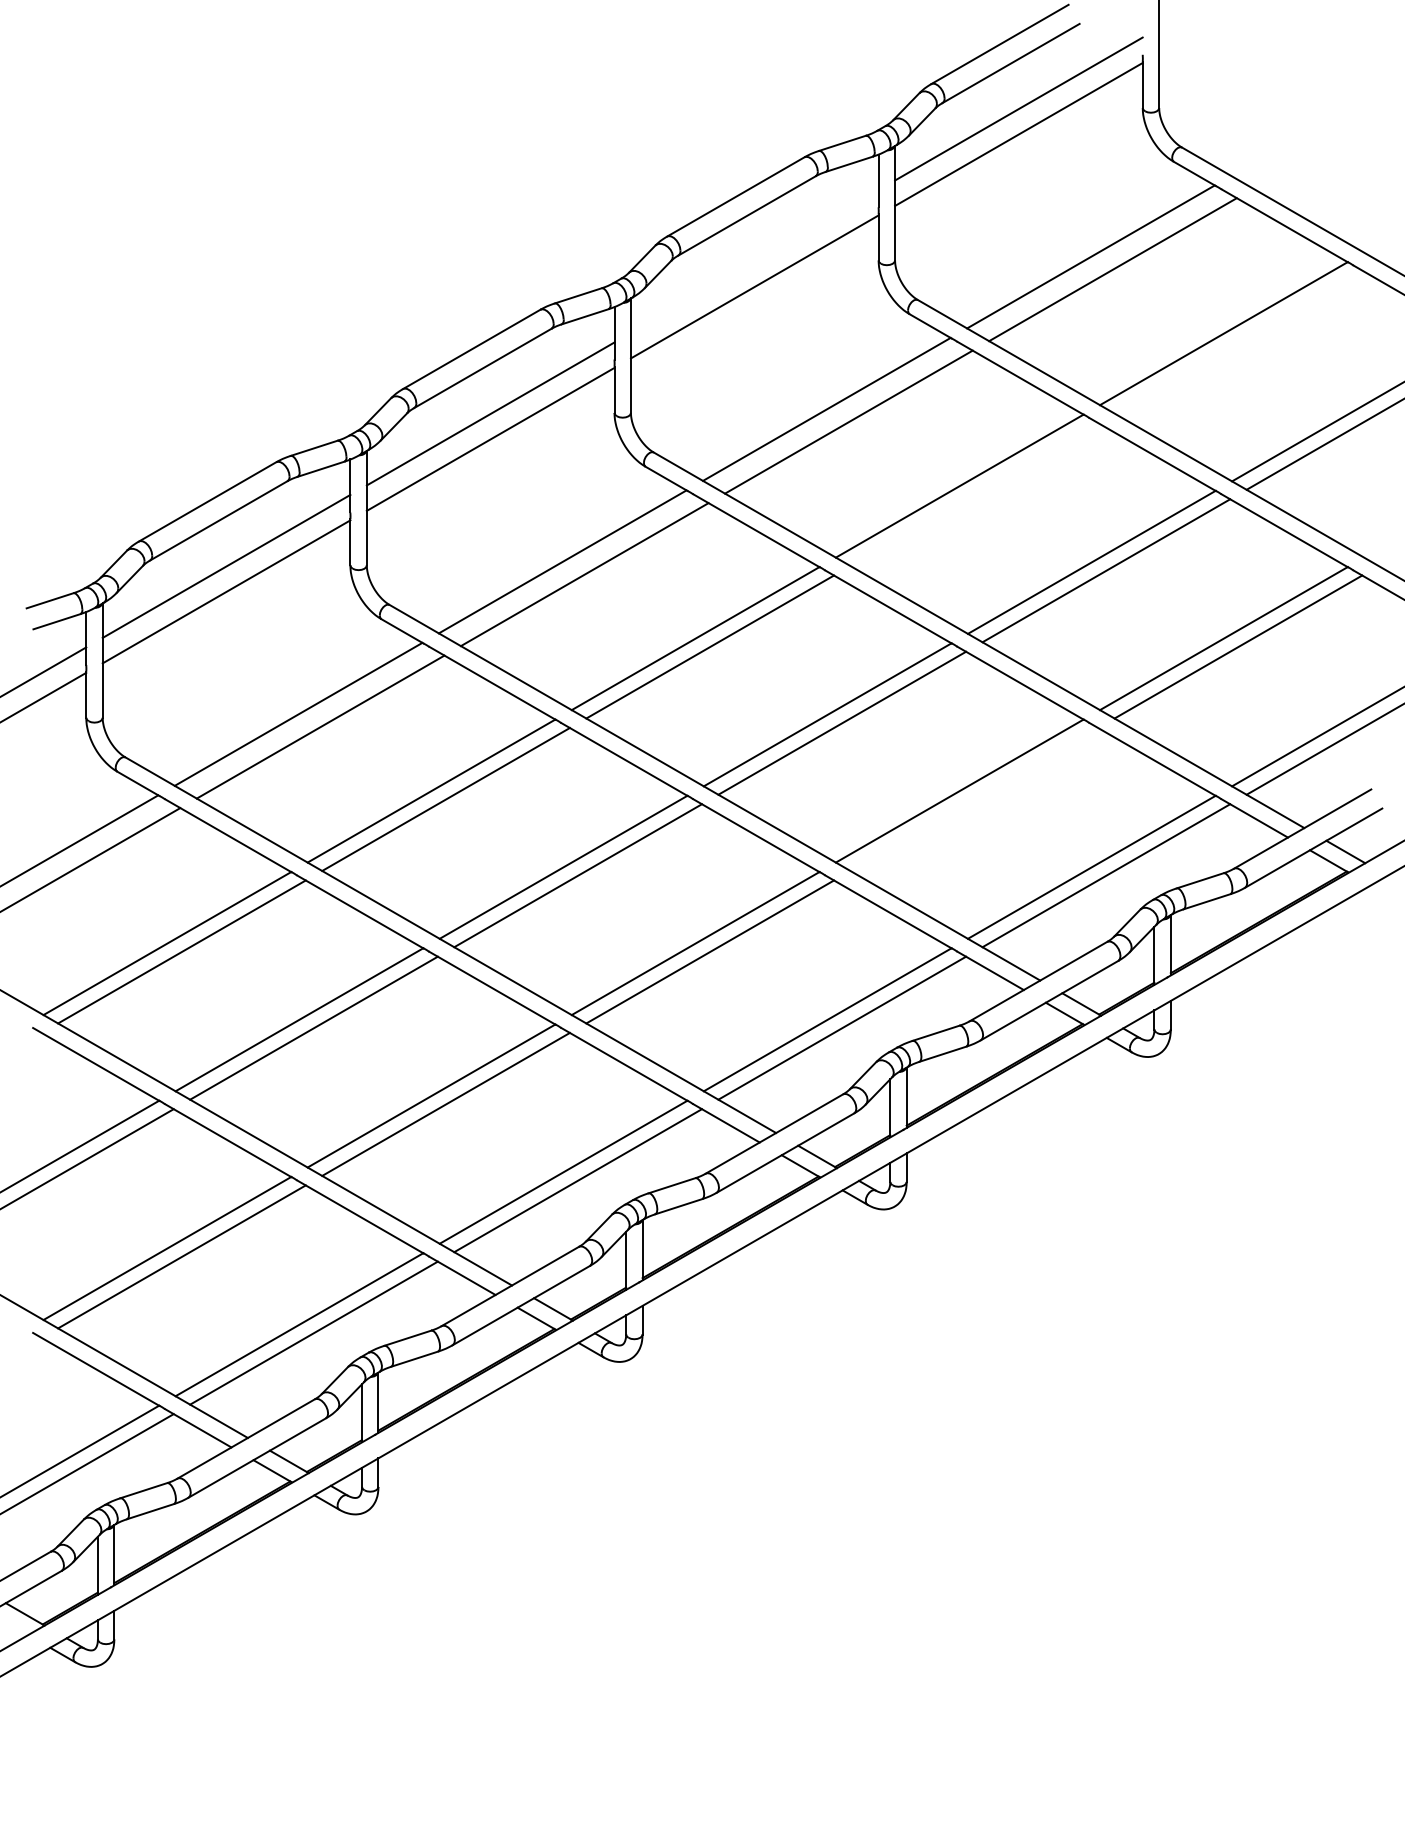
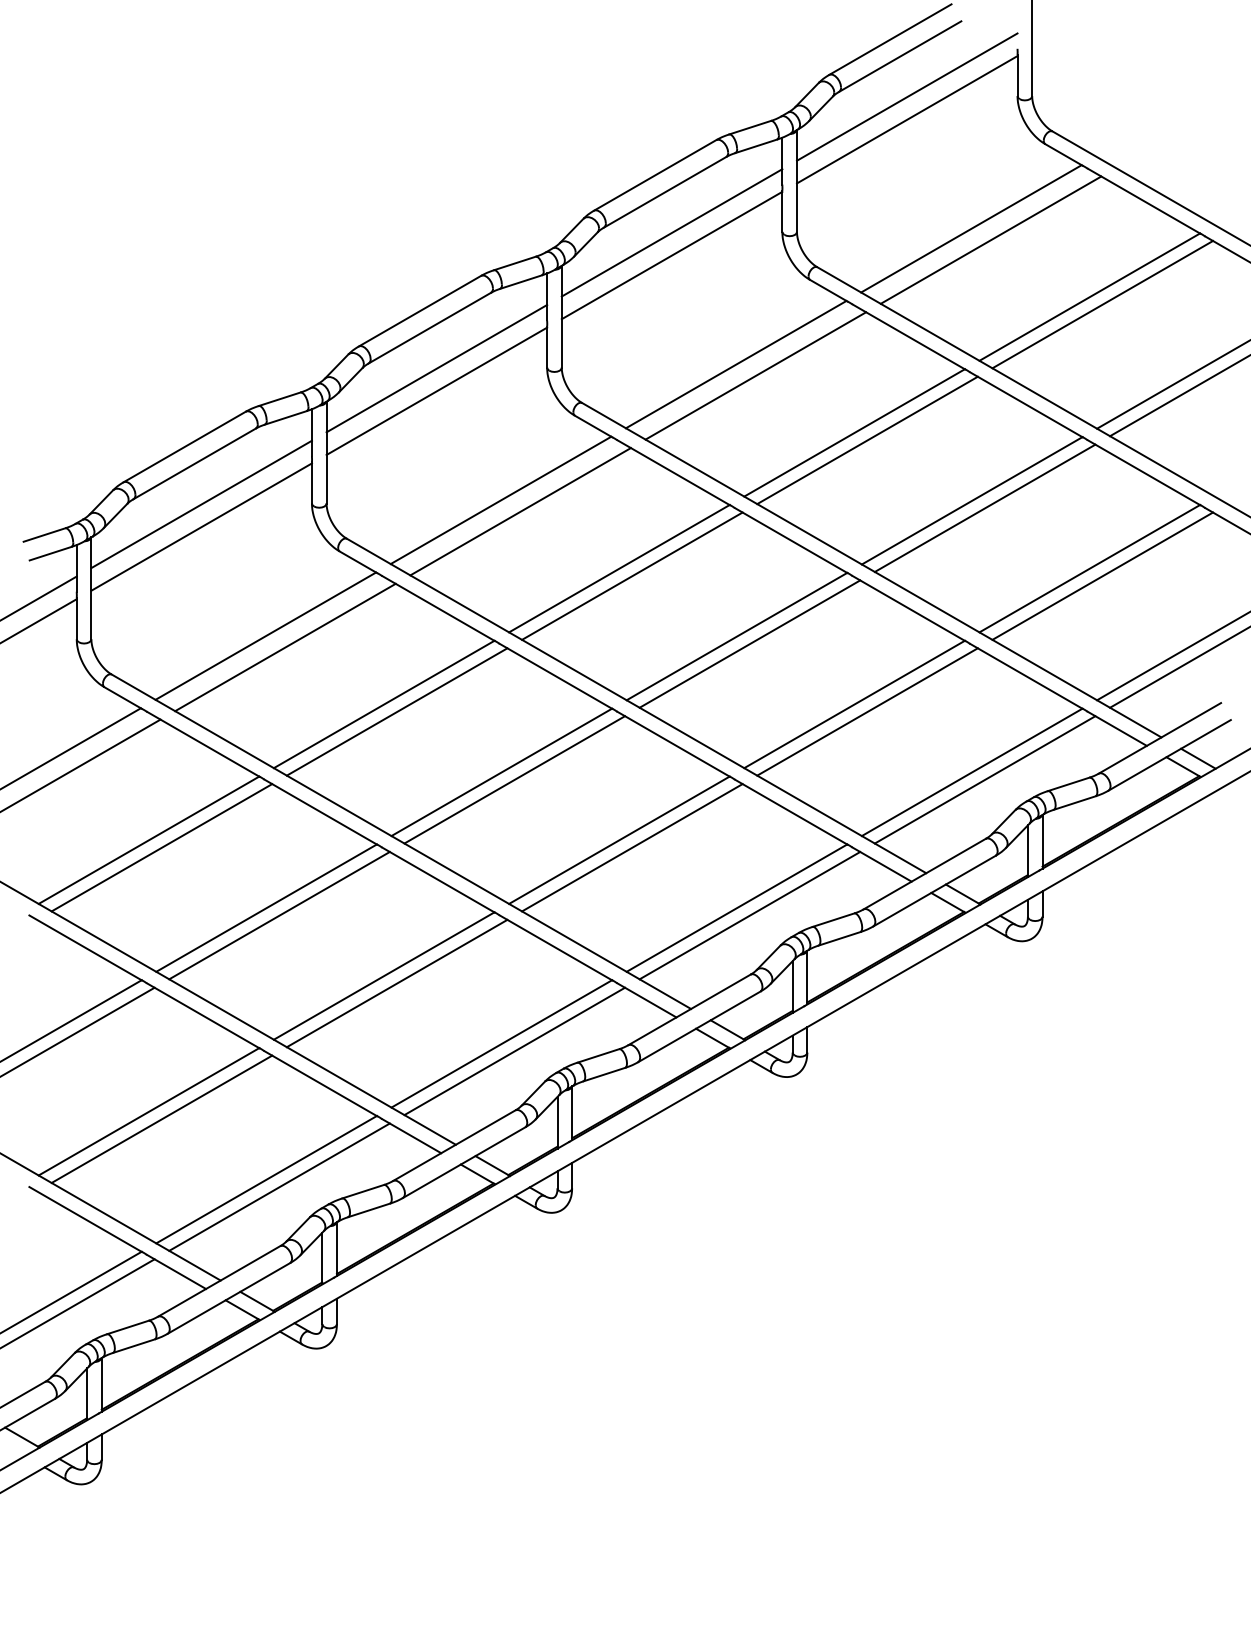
line: (754, 260) -> (671, 232), added
line: (1238, 341) -> (1102, 304), added
line: (974, 494) -> (867, 440), added
line: (974, 799) -> (867, 711), added

